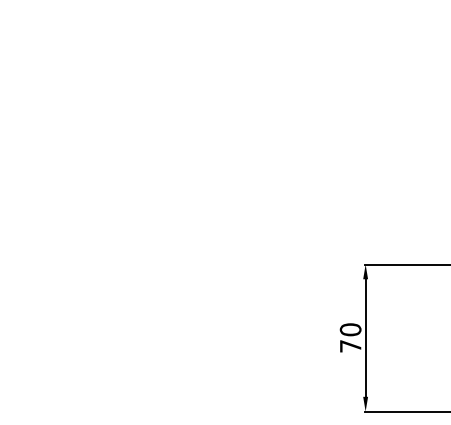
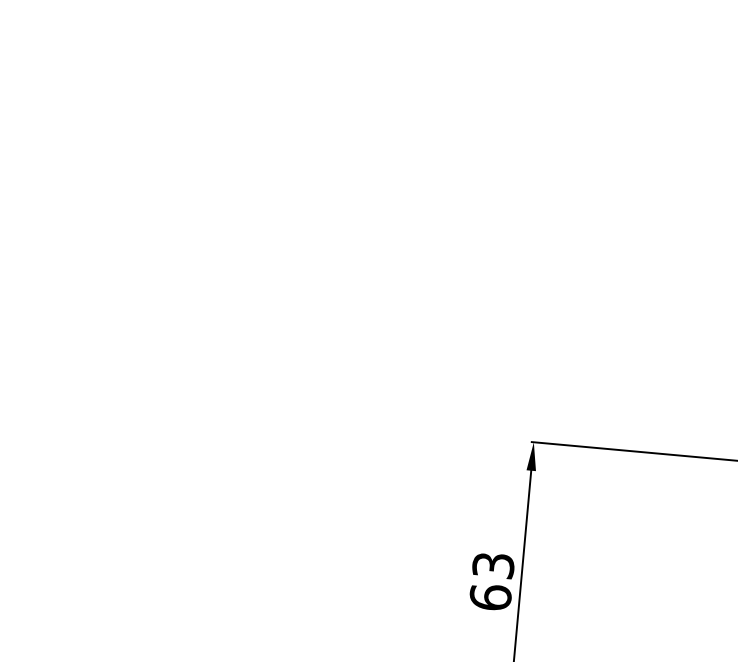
text: (350, 337) -> (491, 580), 70 -> 63

